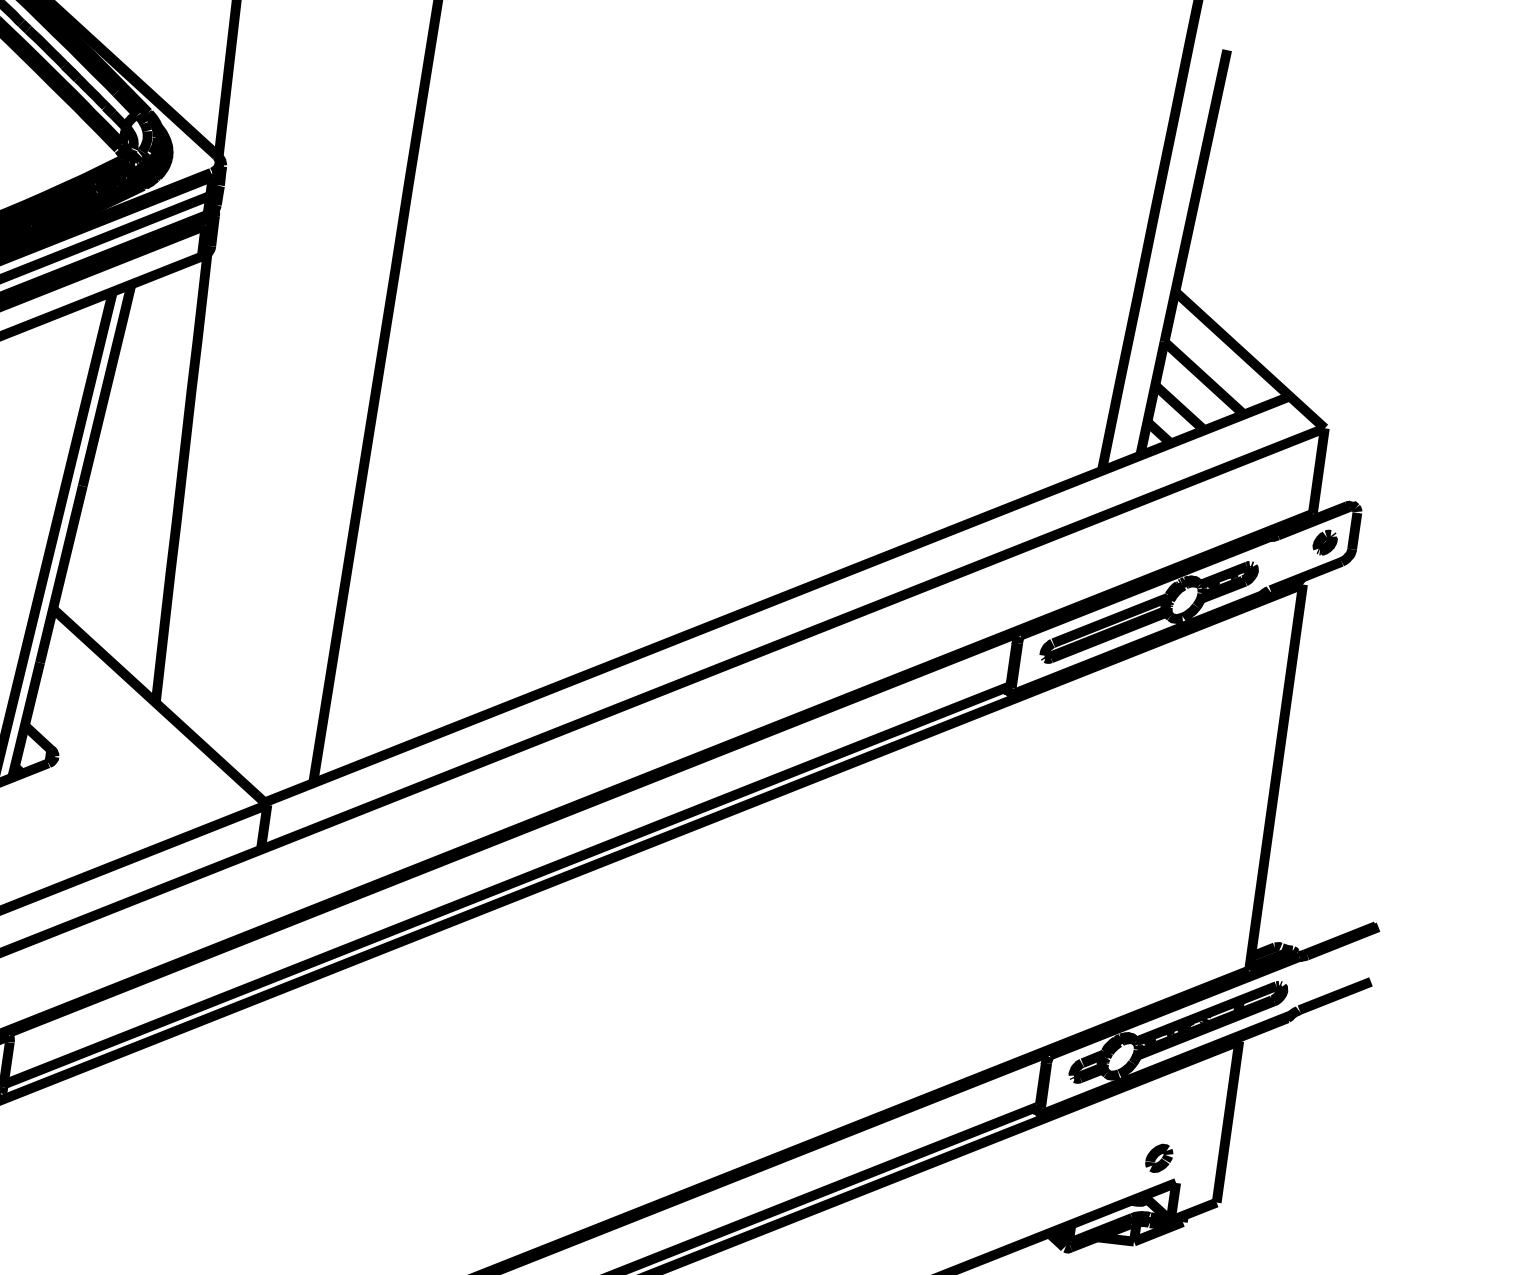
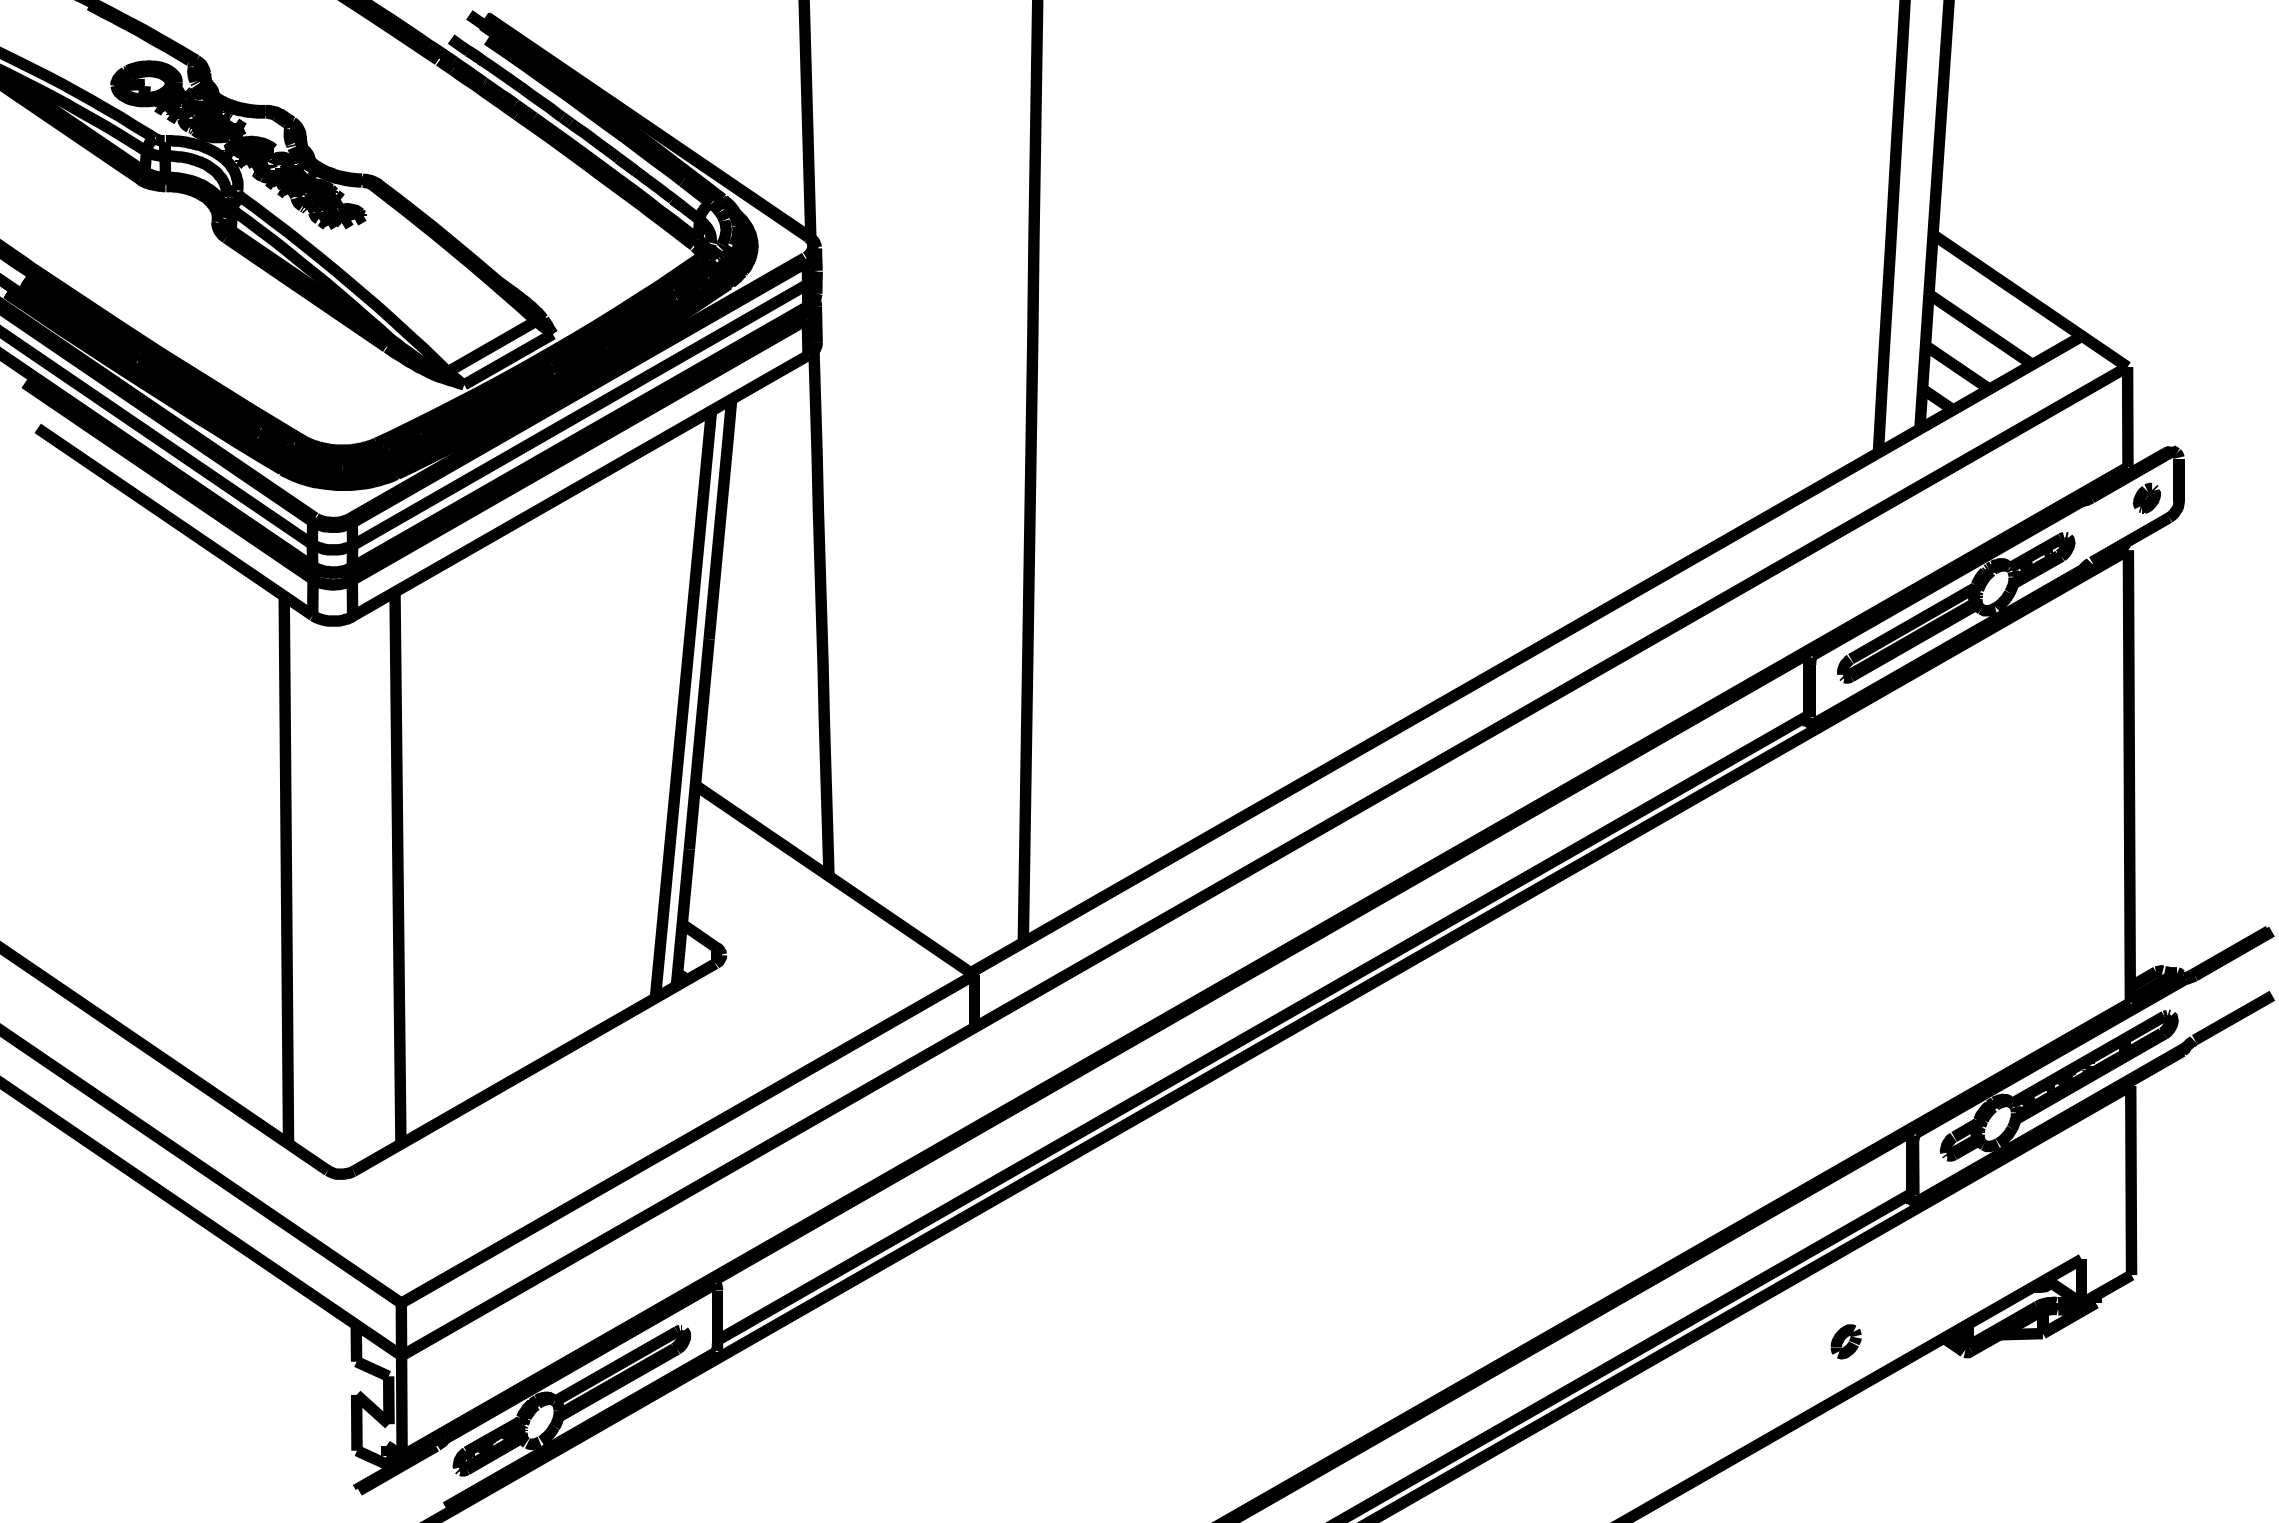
part: (1158, 1158) -> (1845, 1341), moved

